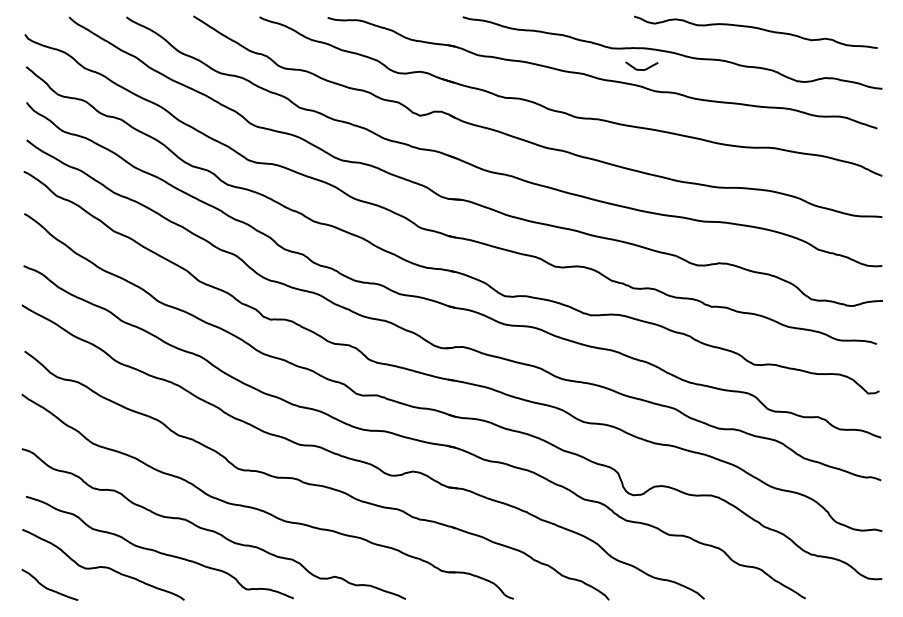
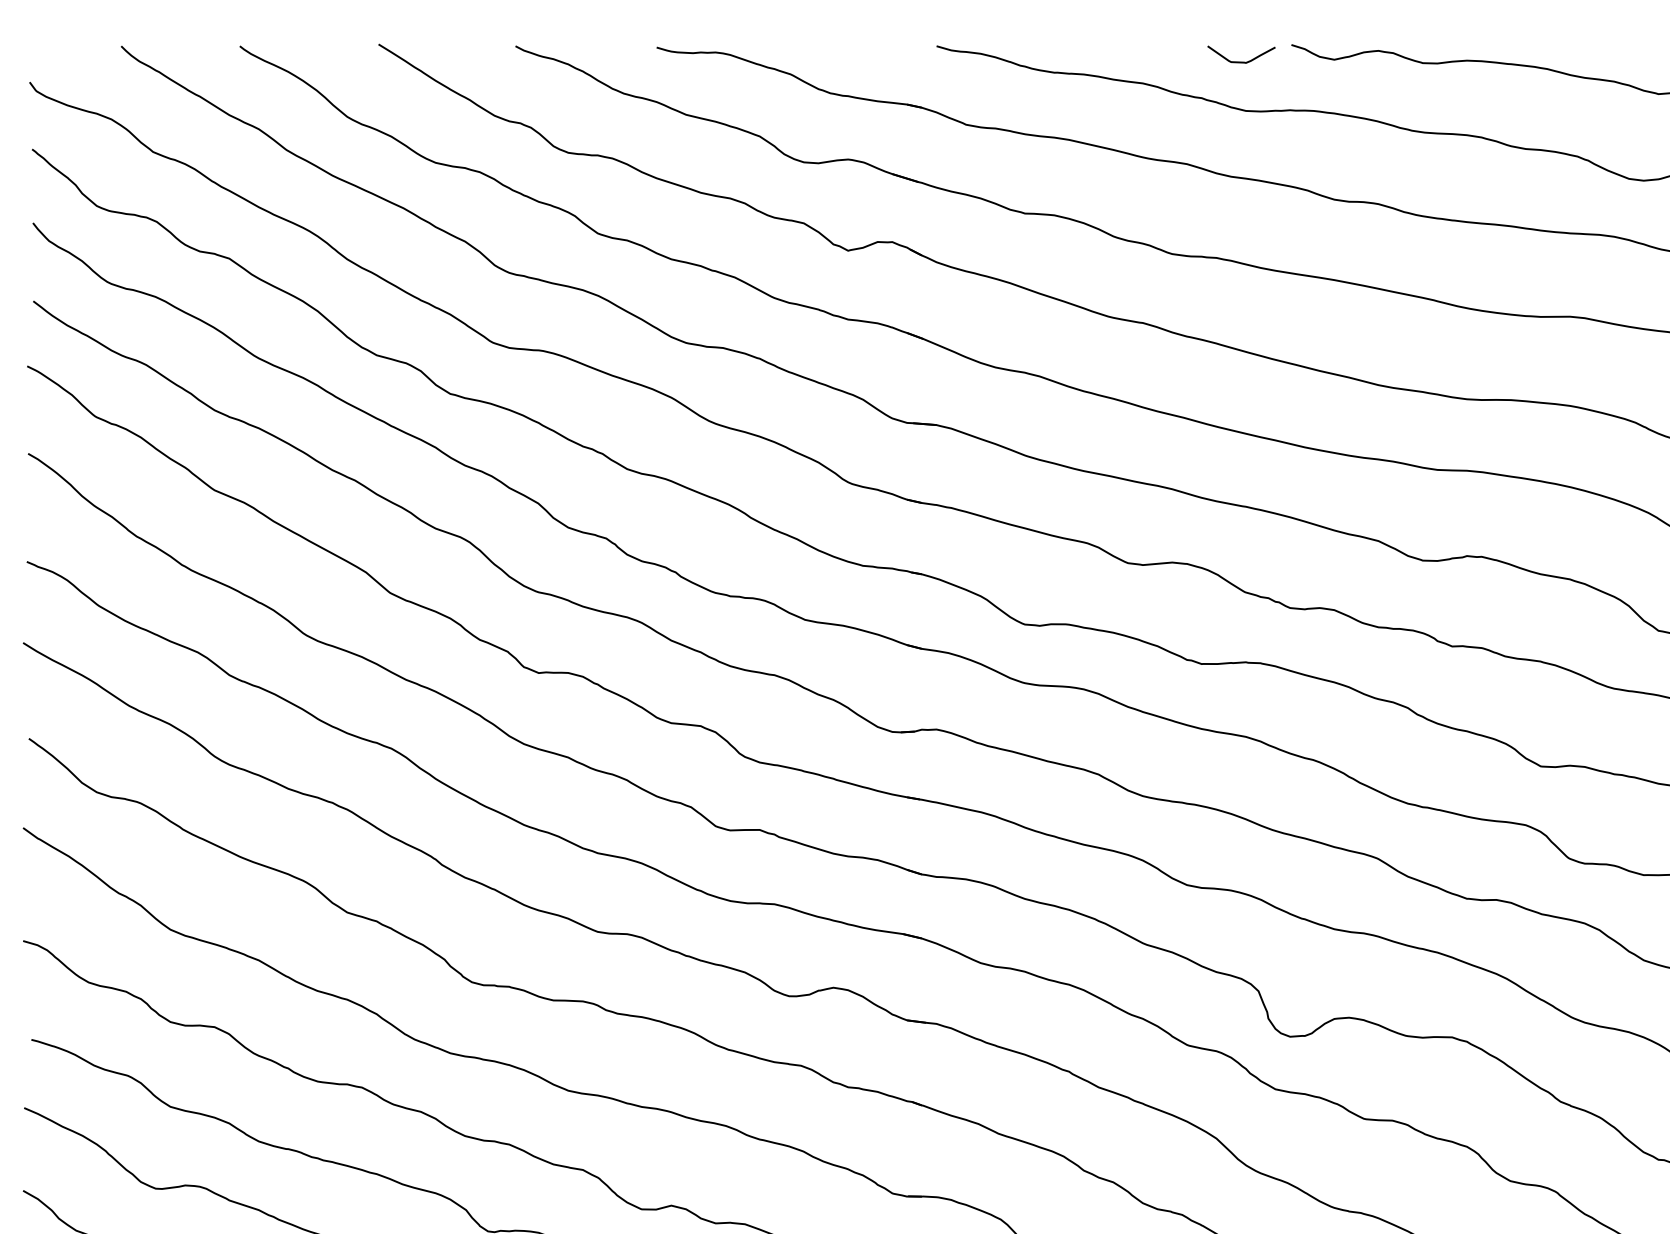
curve: (641, 69) -> (1240, 61), moved

